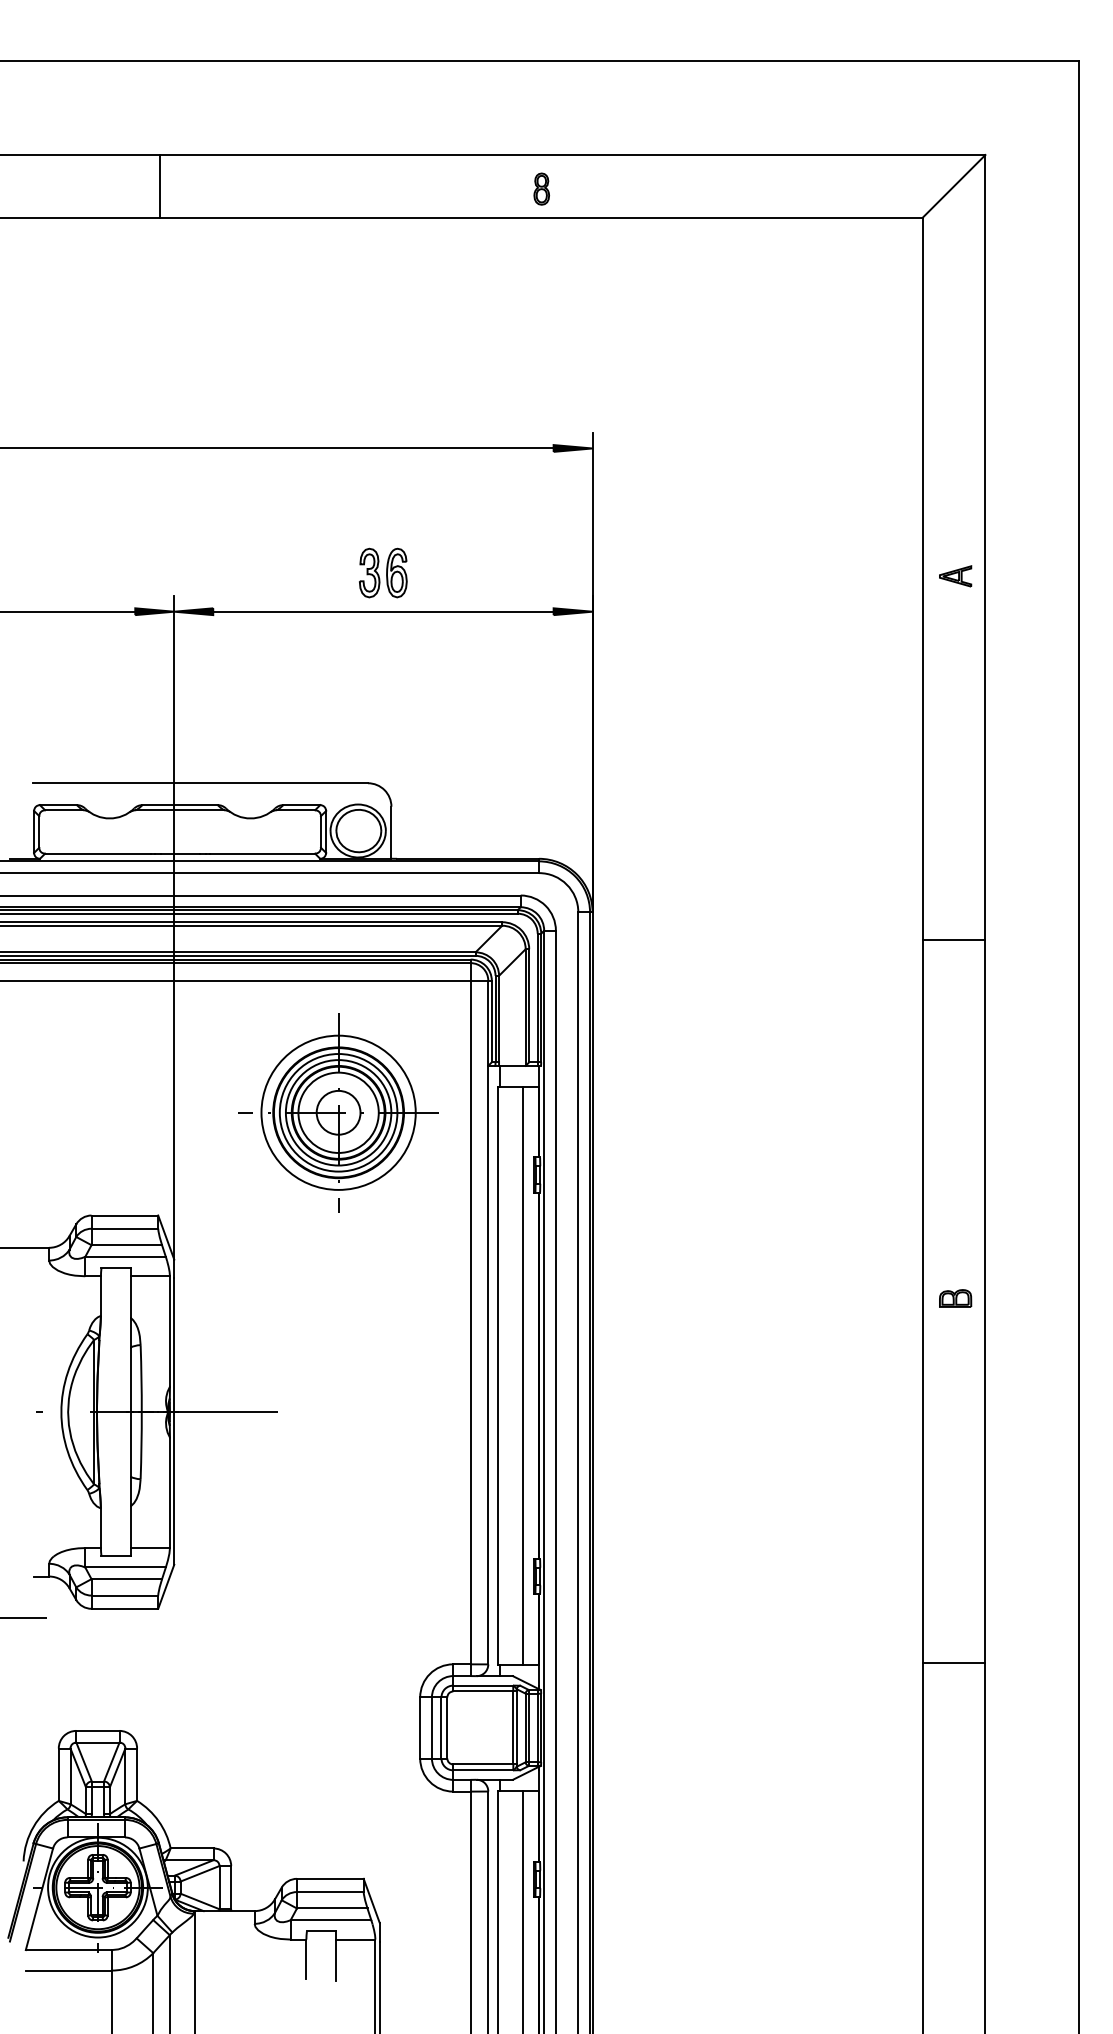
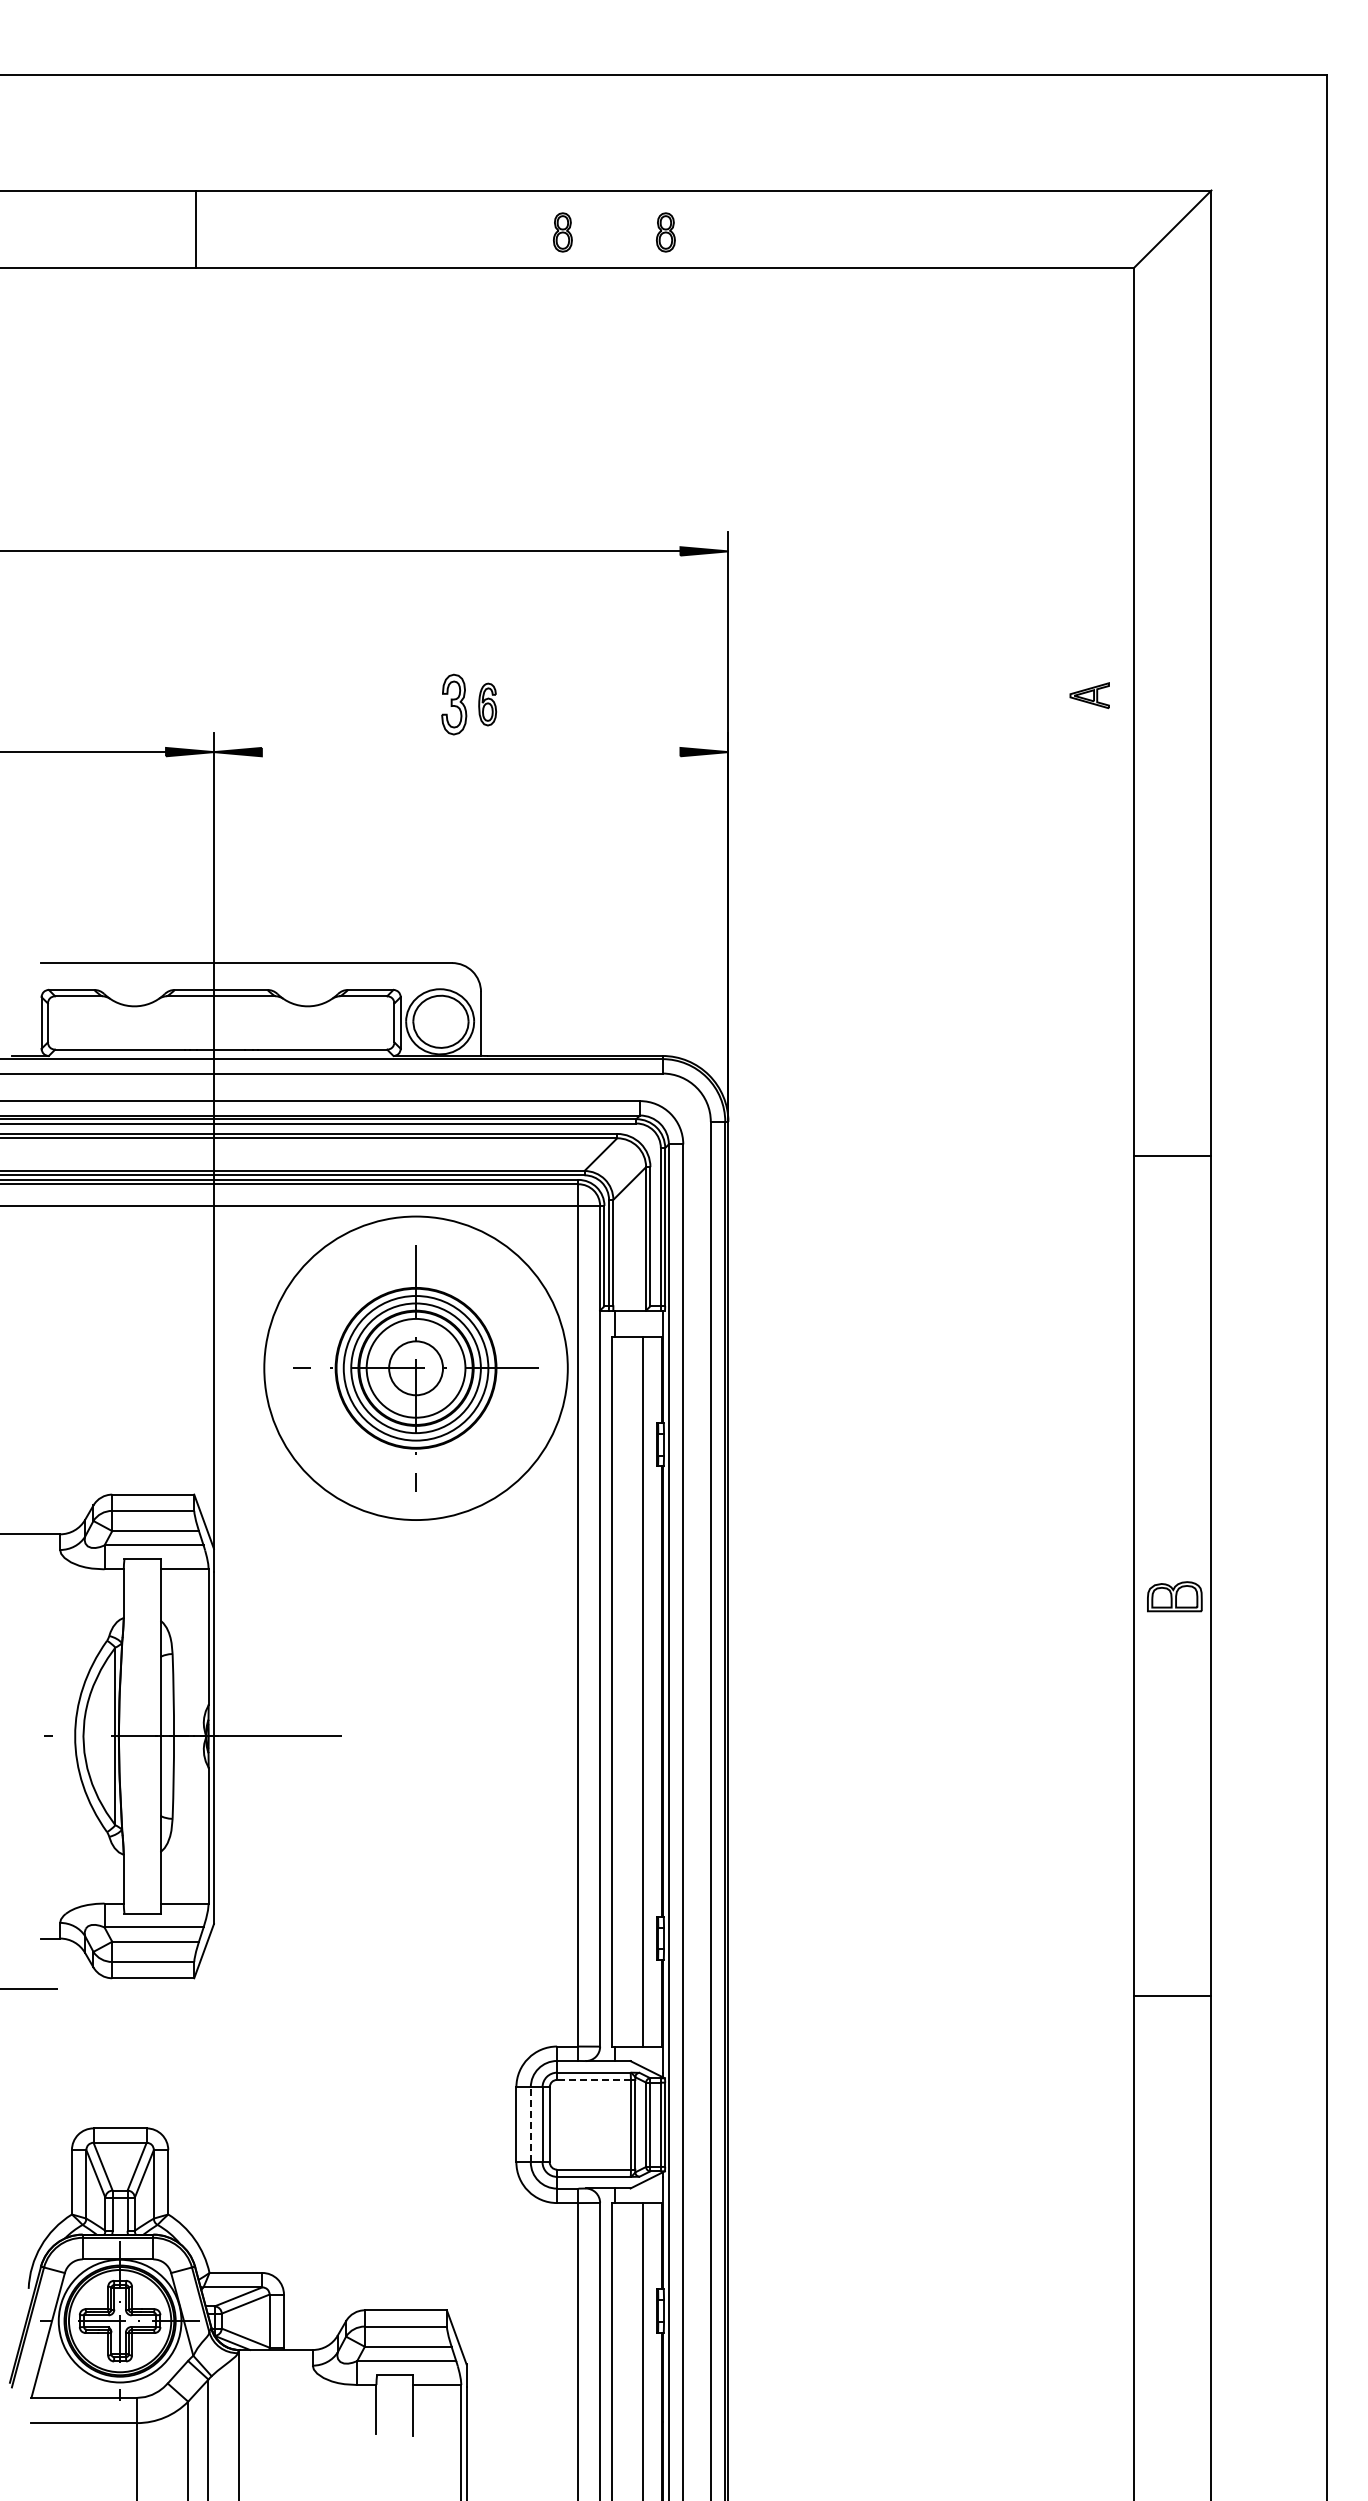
part: (457, 189) -> (562, 232), added
part: (396, 572) -> (487, 704), size x0.7
part: (955, 576) -> (1089, 695), moved
line: (382, 612) -> (470, 752), removed
circle: (338, 1112) -> (415, 1368), size x1.6
part: (955, 1298) -> (1174, 1596), size x1.4
line: (953, 1662) -> (1172, 1995), moved
line: (483, 1691) -> (594, 2079), solid -> dashed
line: (431, 1727) -> (530, 2124), solid -> dashed

